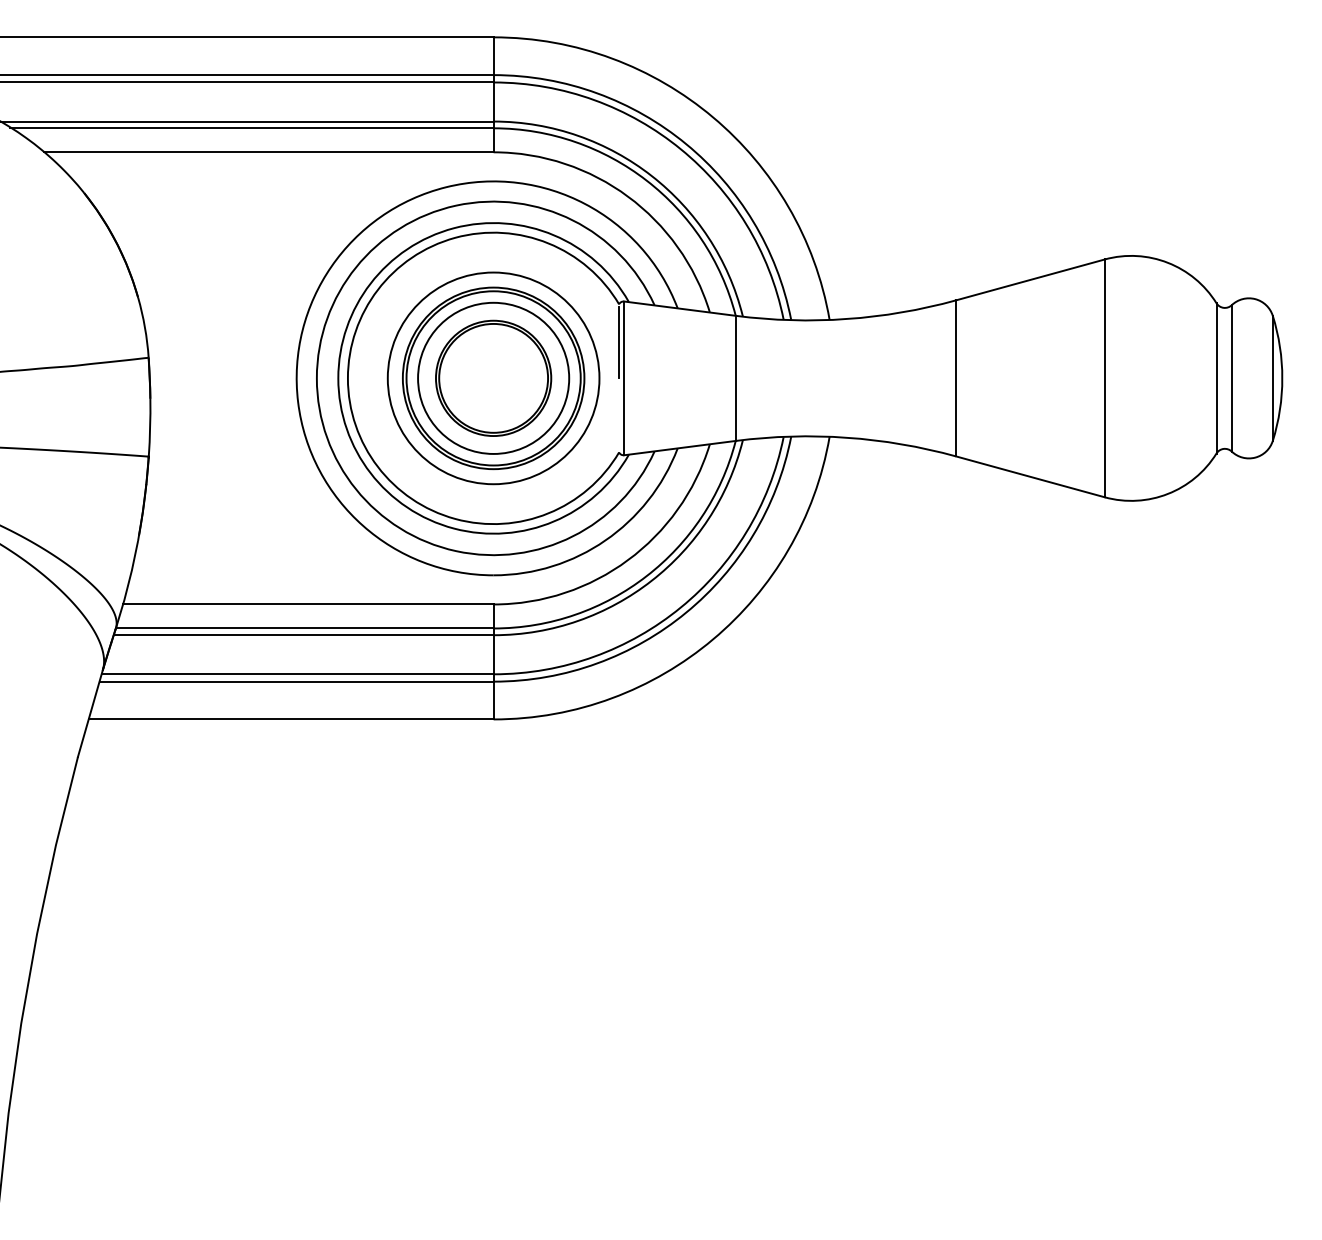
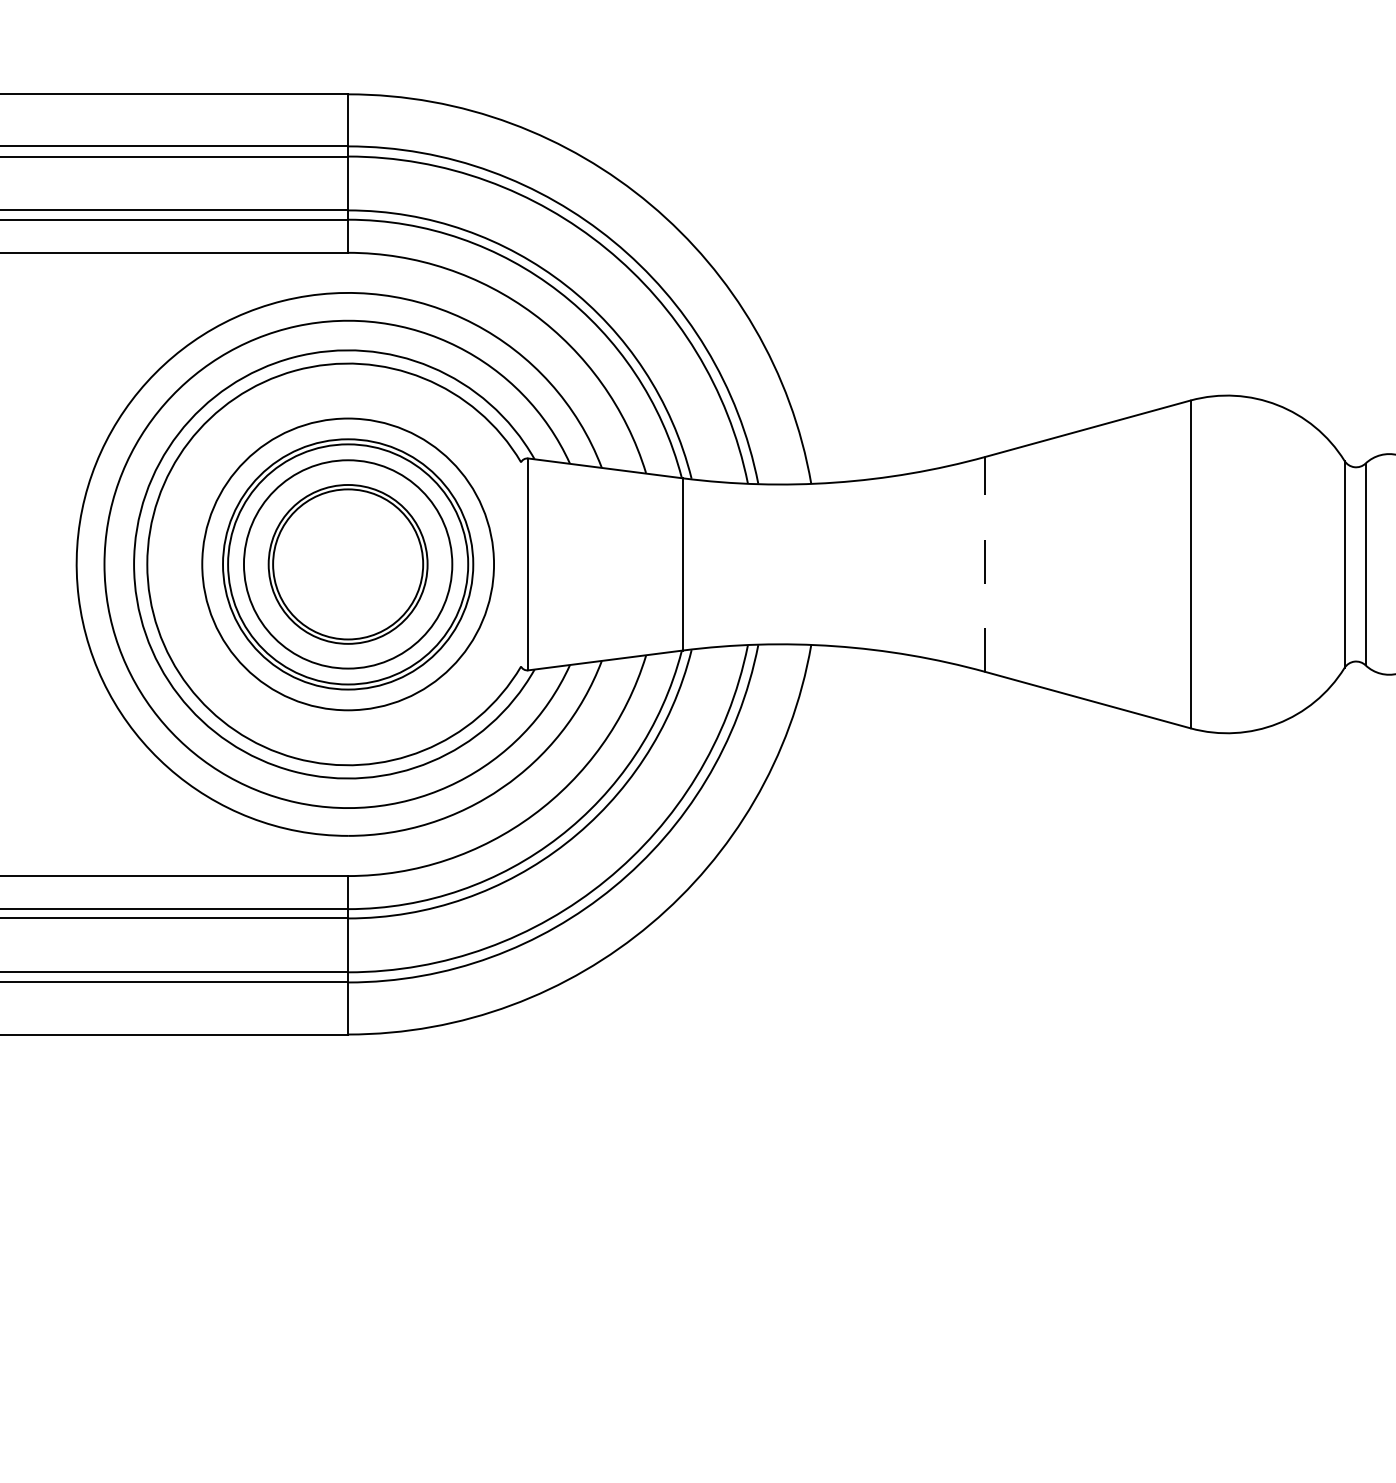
line: (618, 342) -> (520, 514), removed
line: (955, 378) -> (984, 564), solid -> dashed

